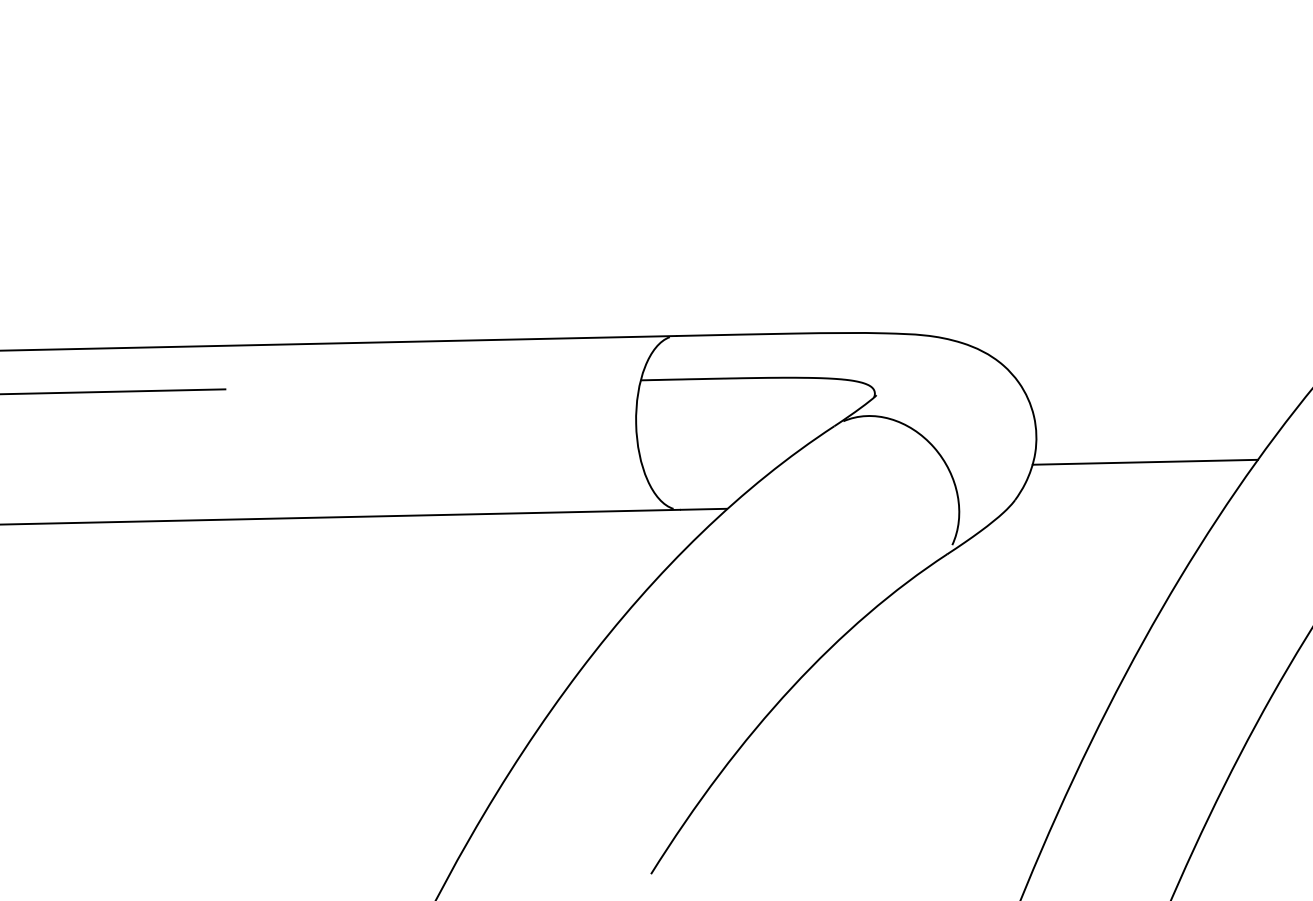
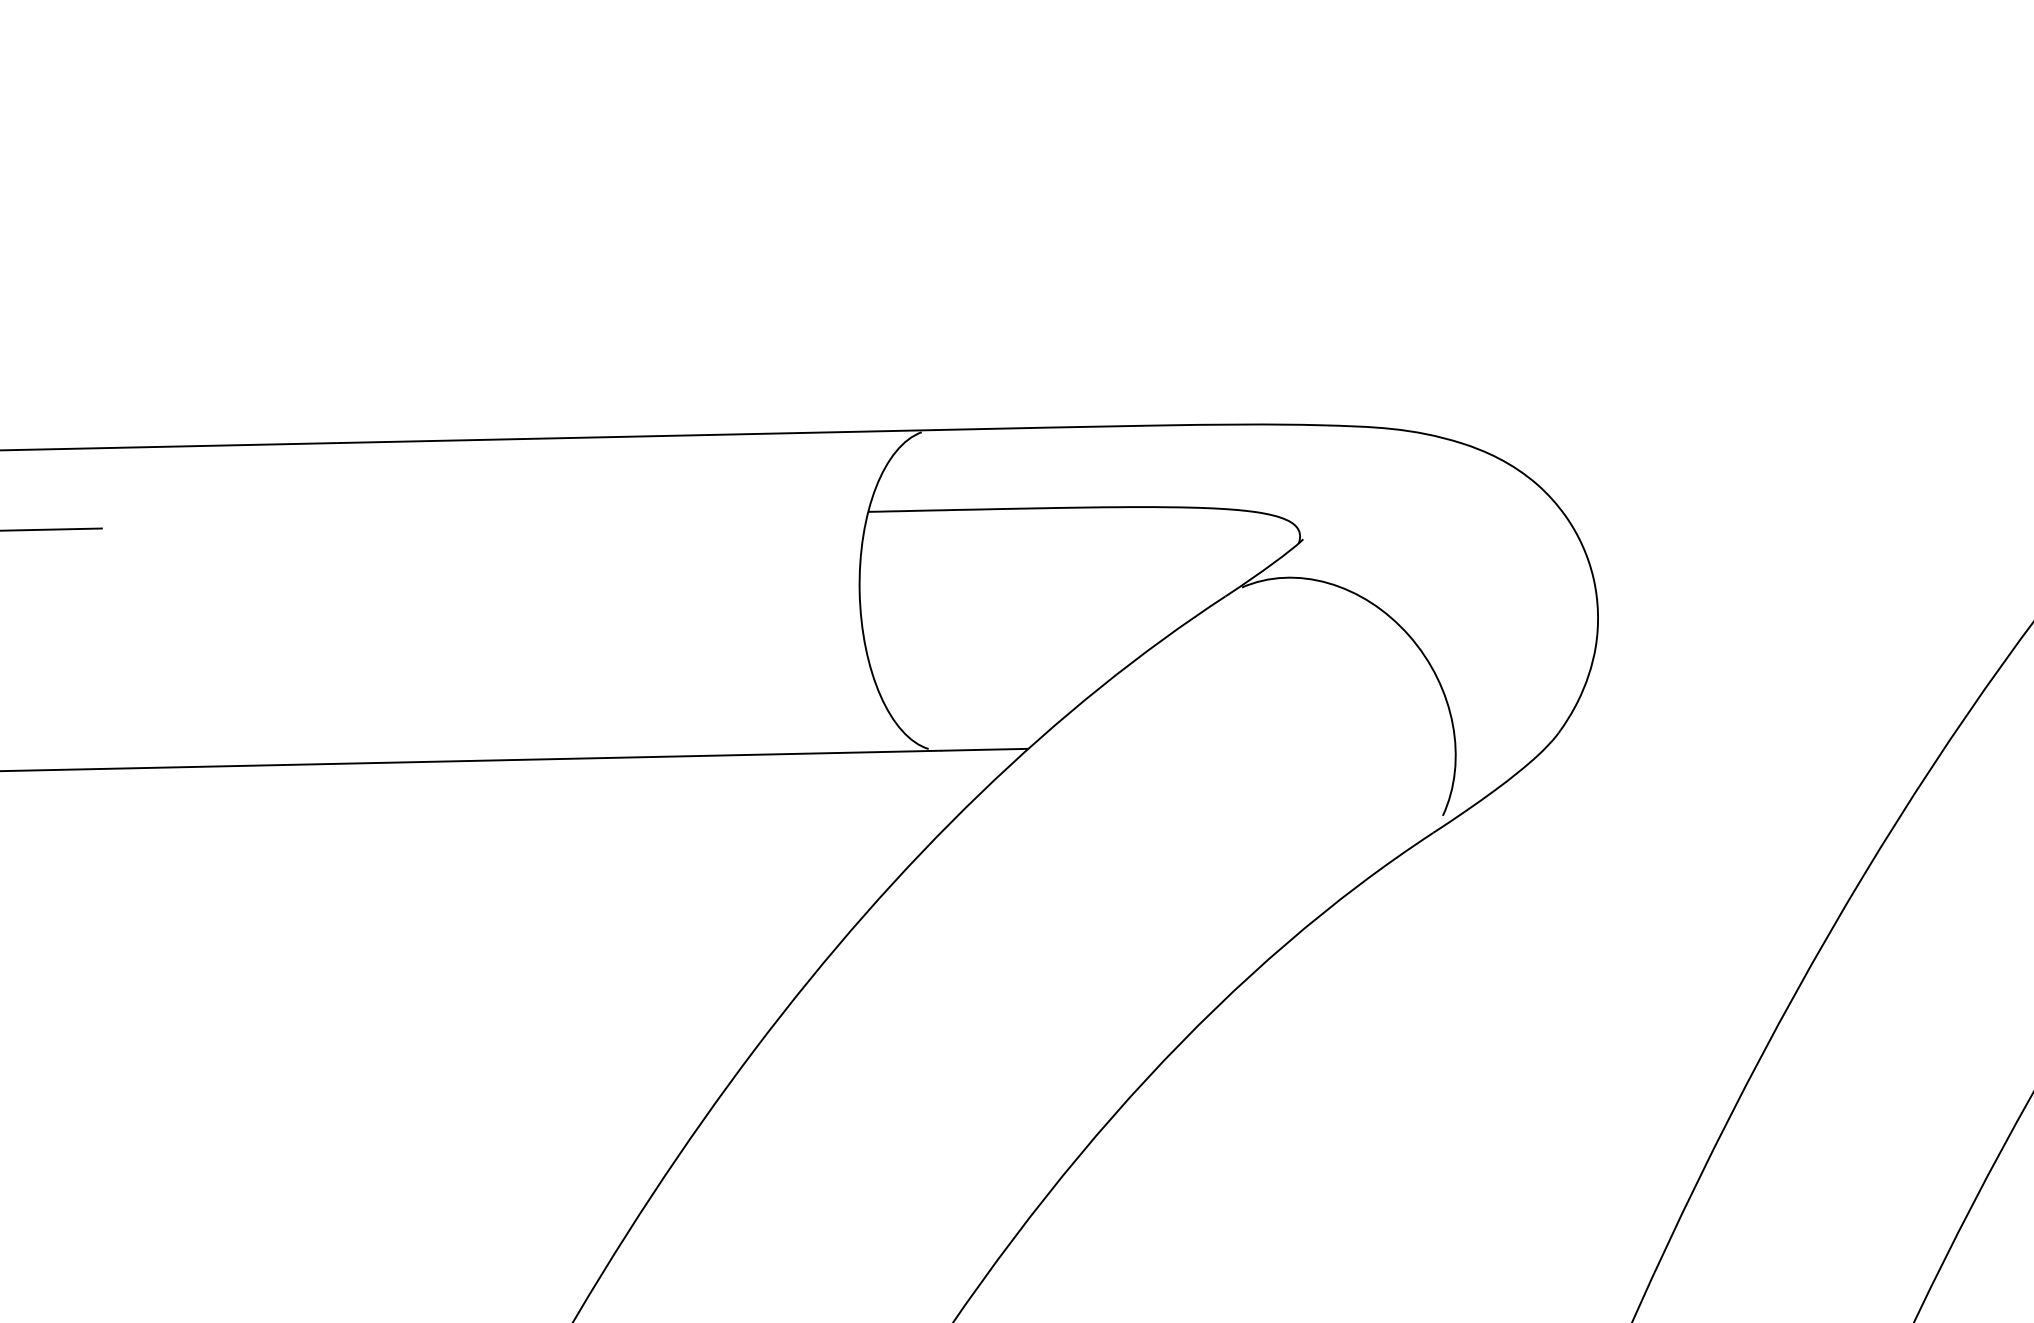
line: (1144, 461) -> (1797, 661), removed

